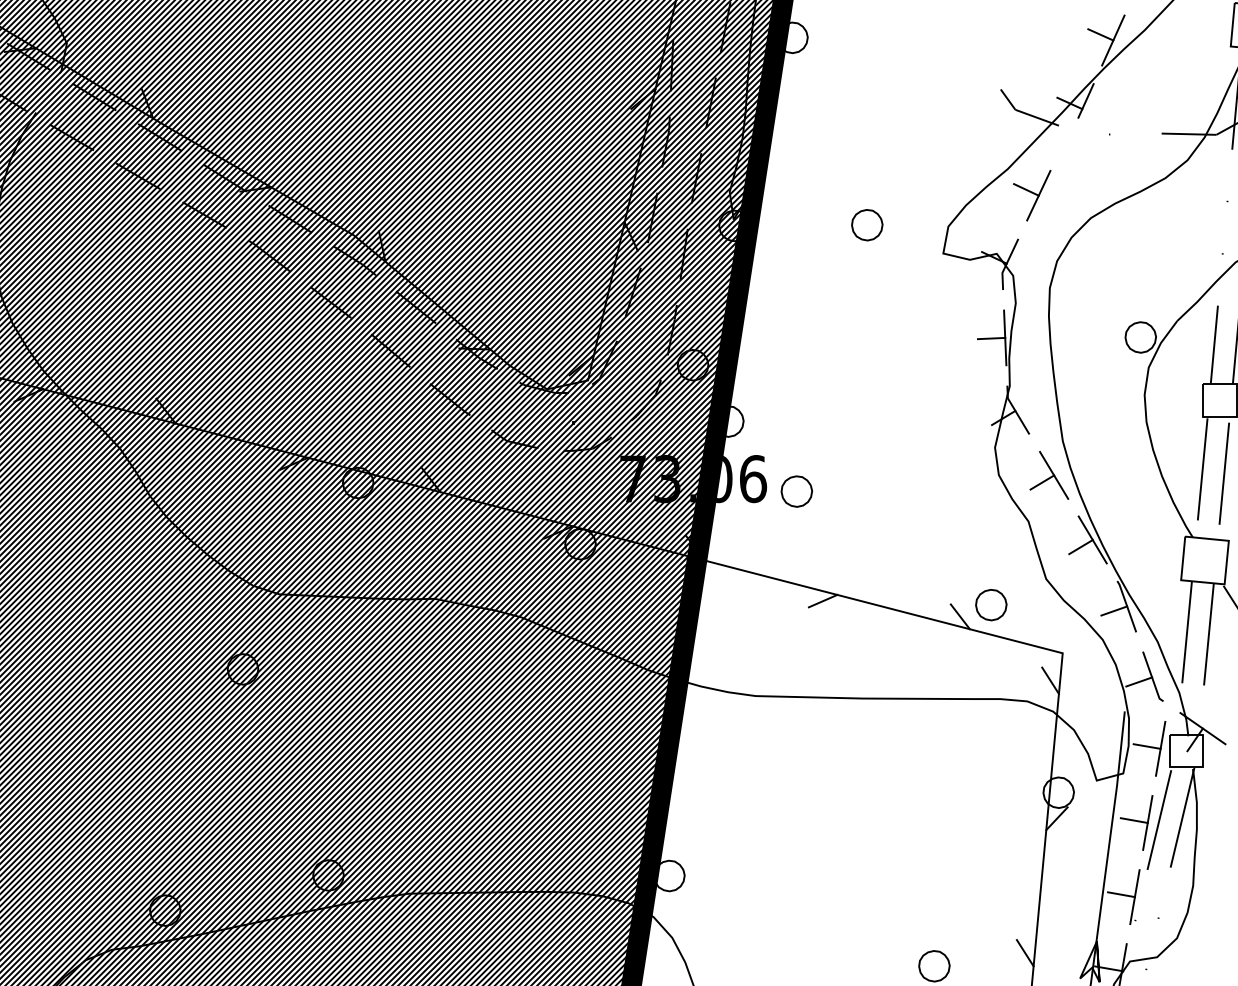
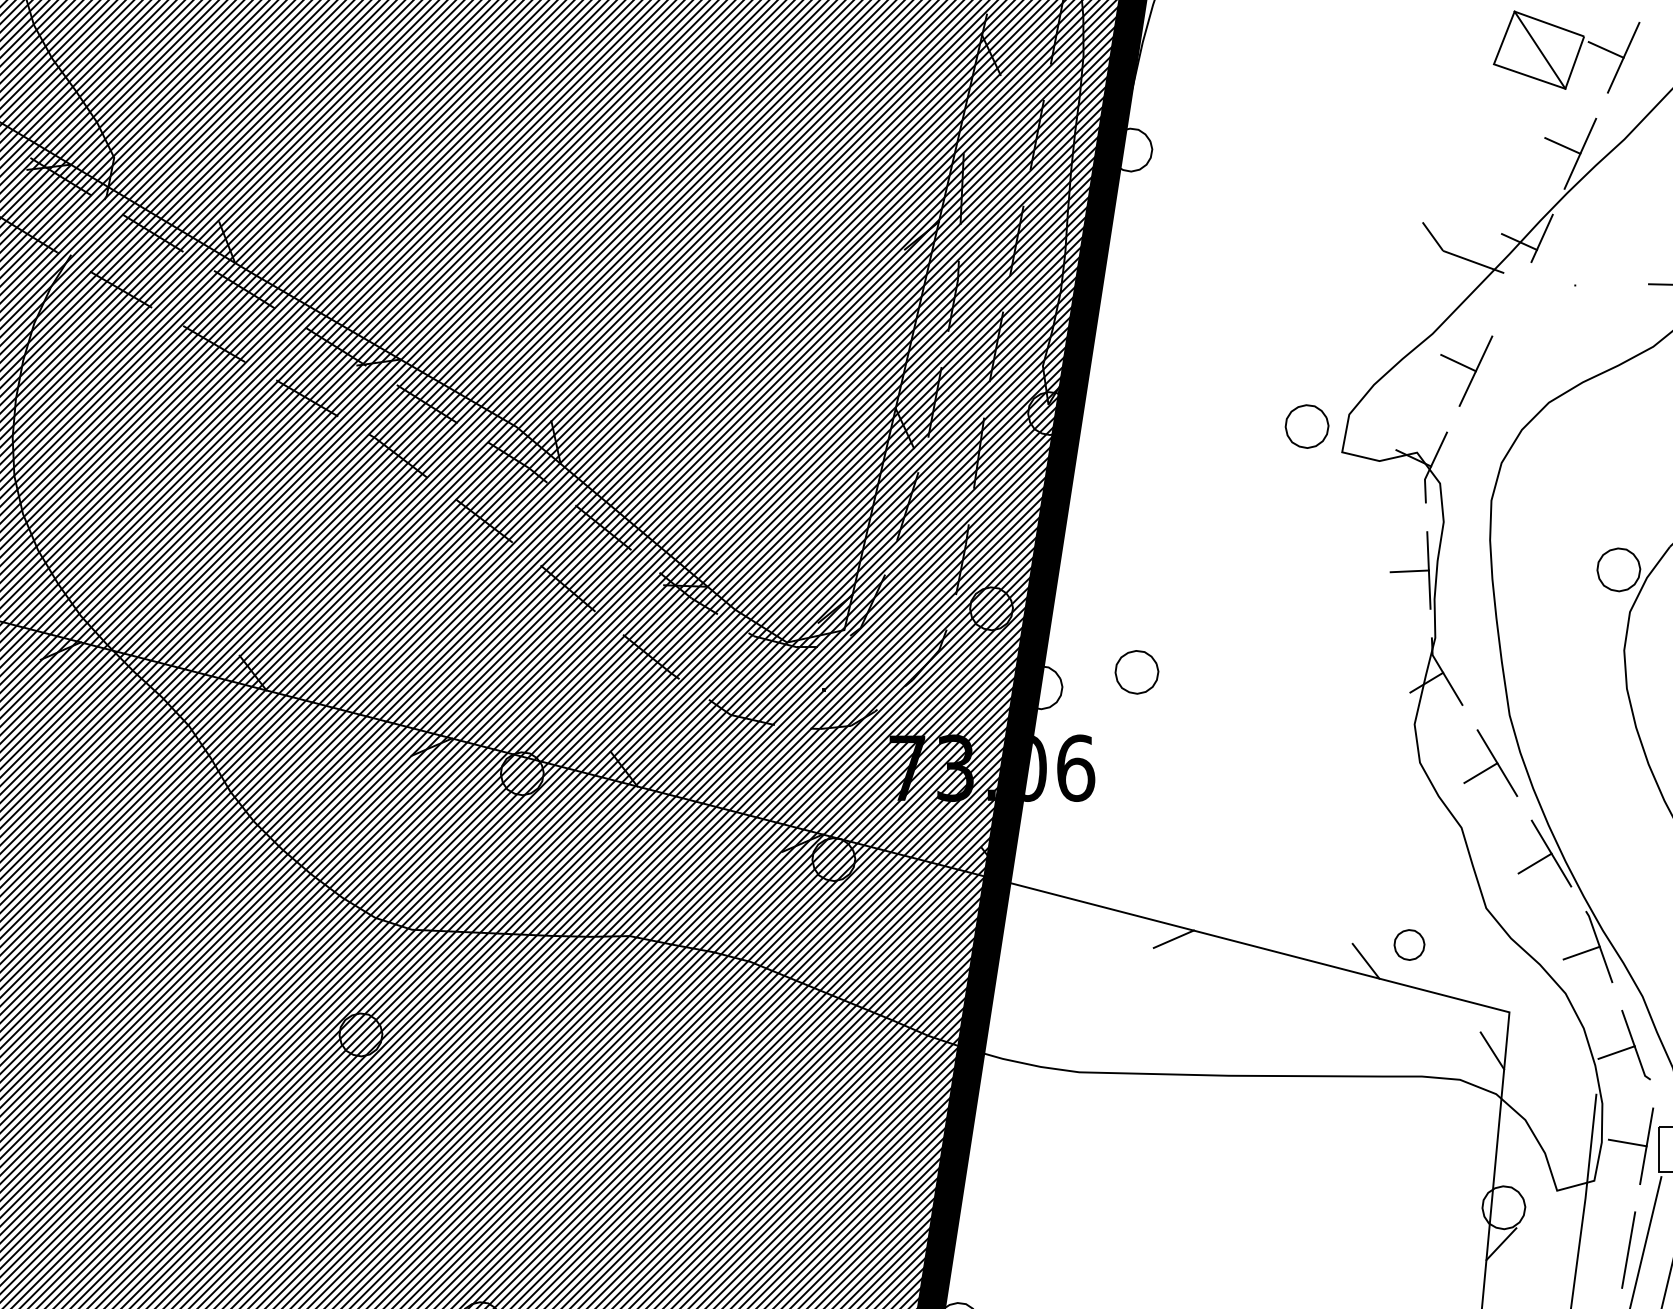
part: (867, 225) -> (1307, 427), moved
part: (796, 491) -> (1136, 672), moved
part: (991, 605) -> (1409, 945), size x0.7
line: (1133, 820) -> (1608, 1246), removed

